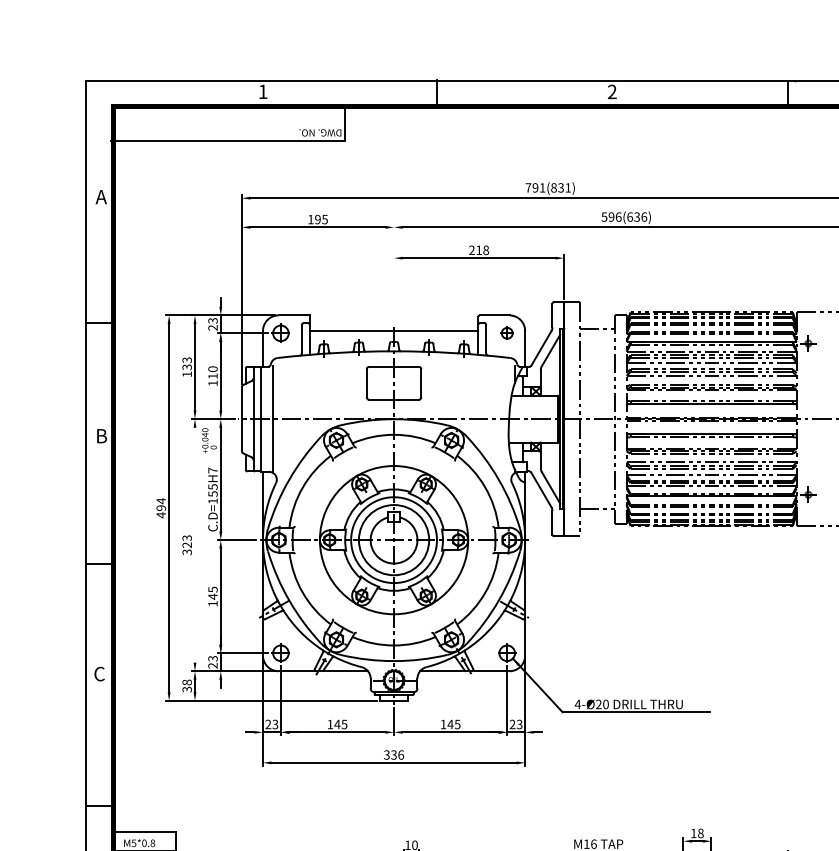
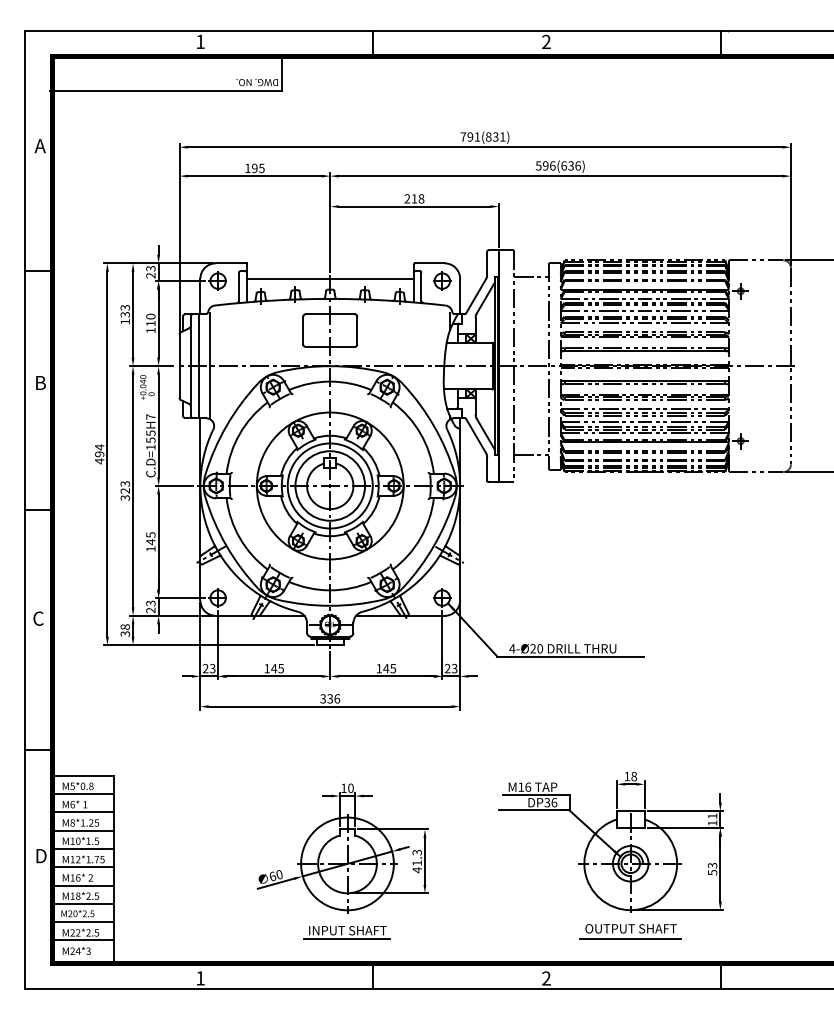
line: (394, 274) -> (330, 222), added
part: (507, 332) -> (442, 280), size x1.43
line: (195, 544) -> (133, 490), added

